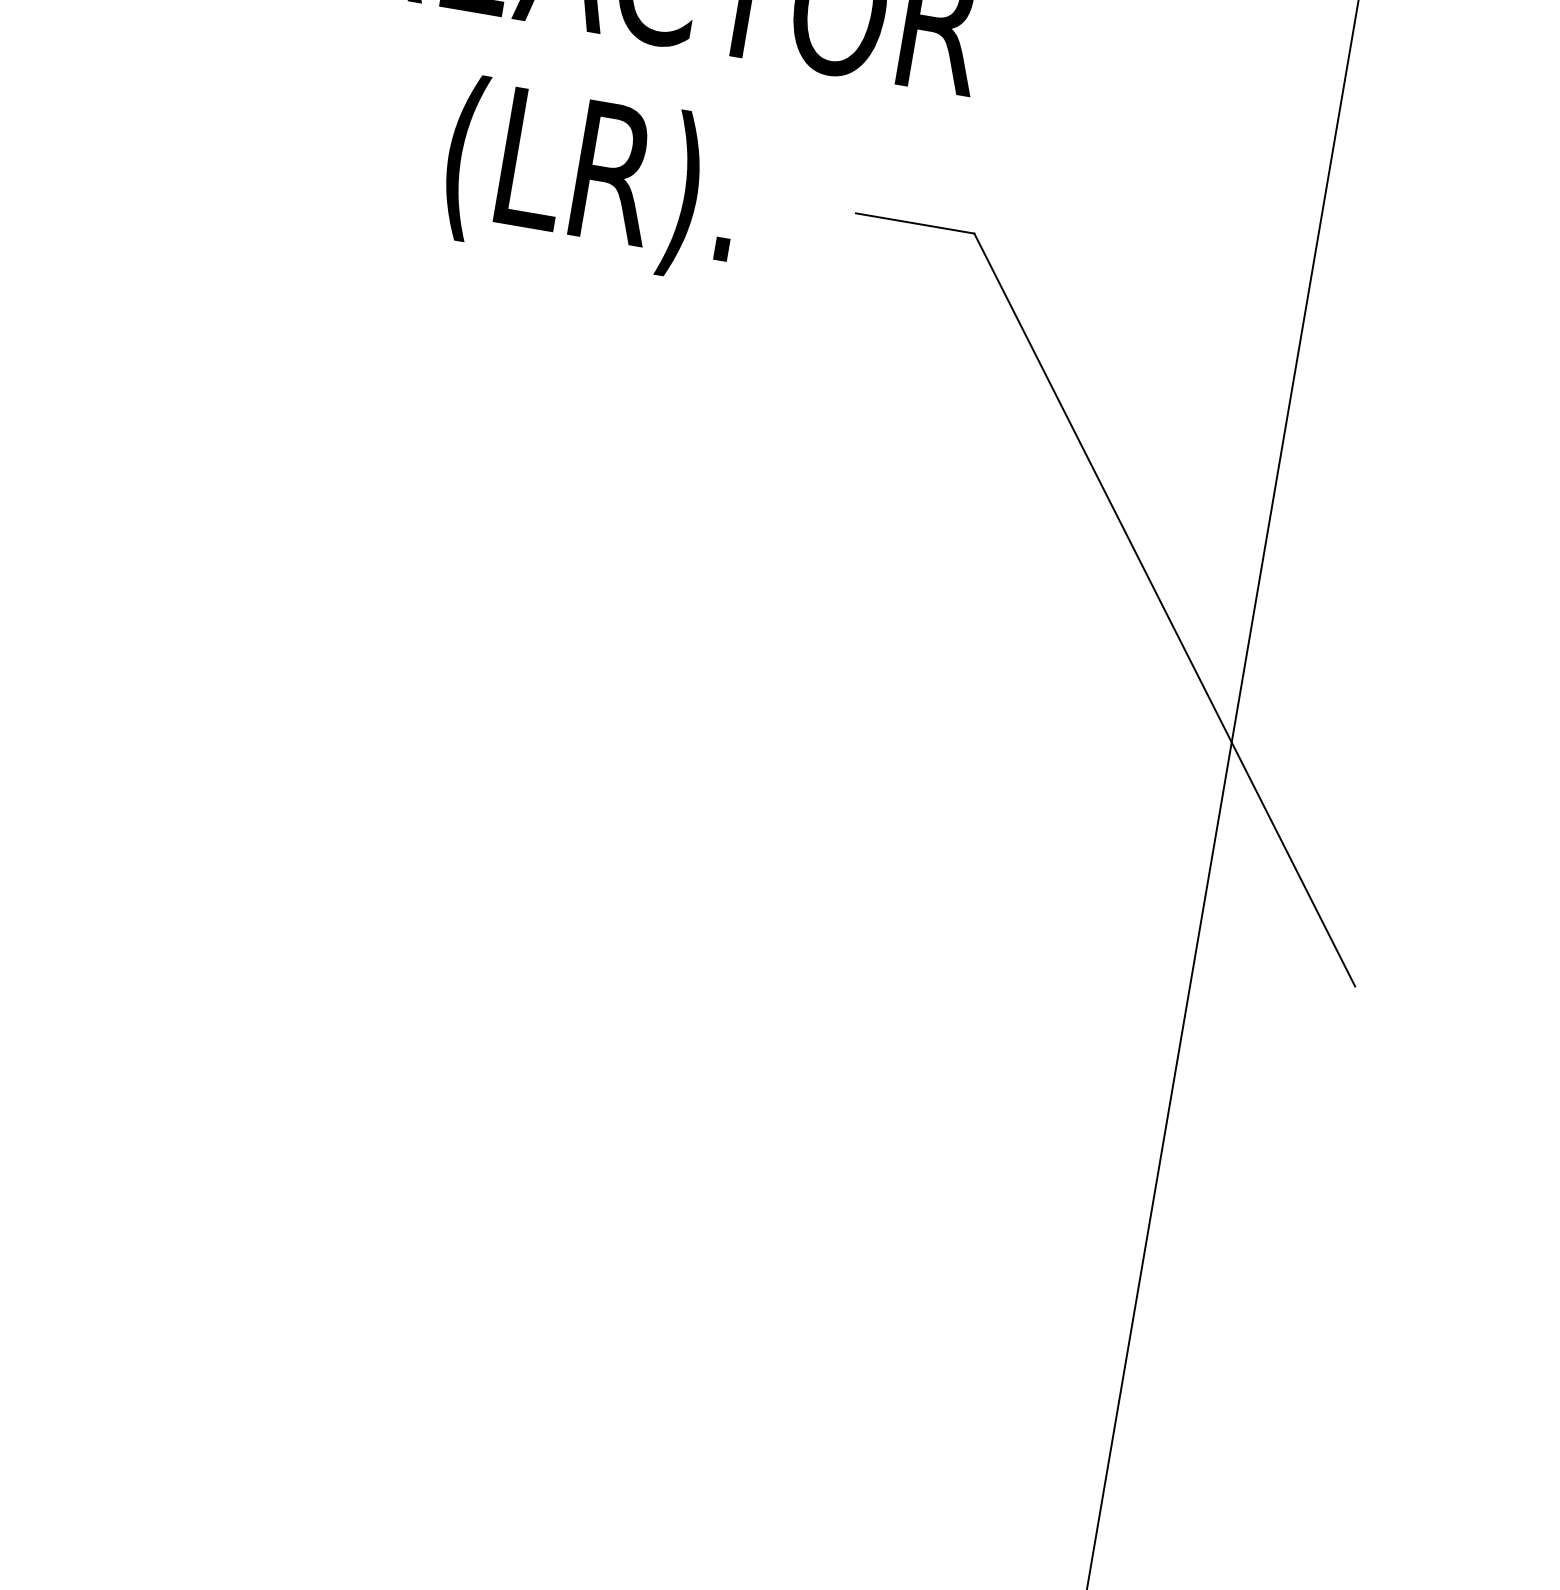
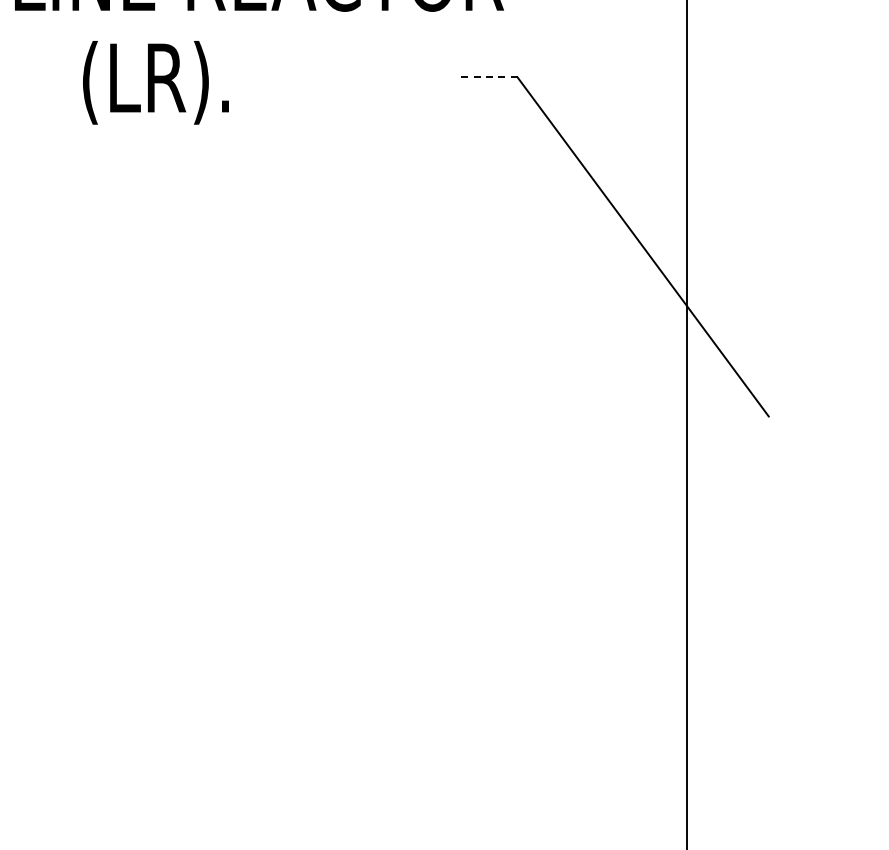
text: (591, 178) -> (155, 82), moved
line: (914, 223) -> (487, 77), solid -> dashed

